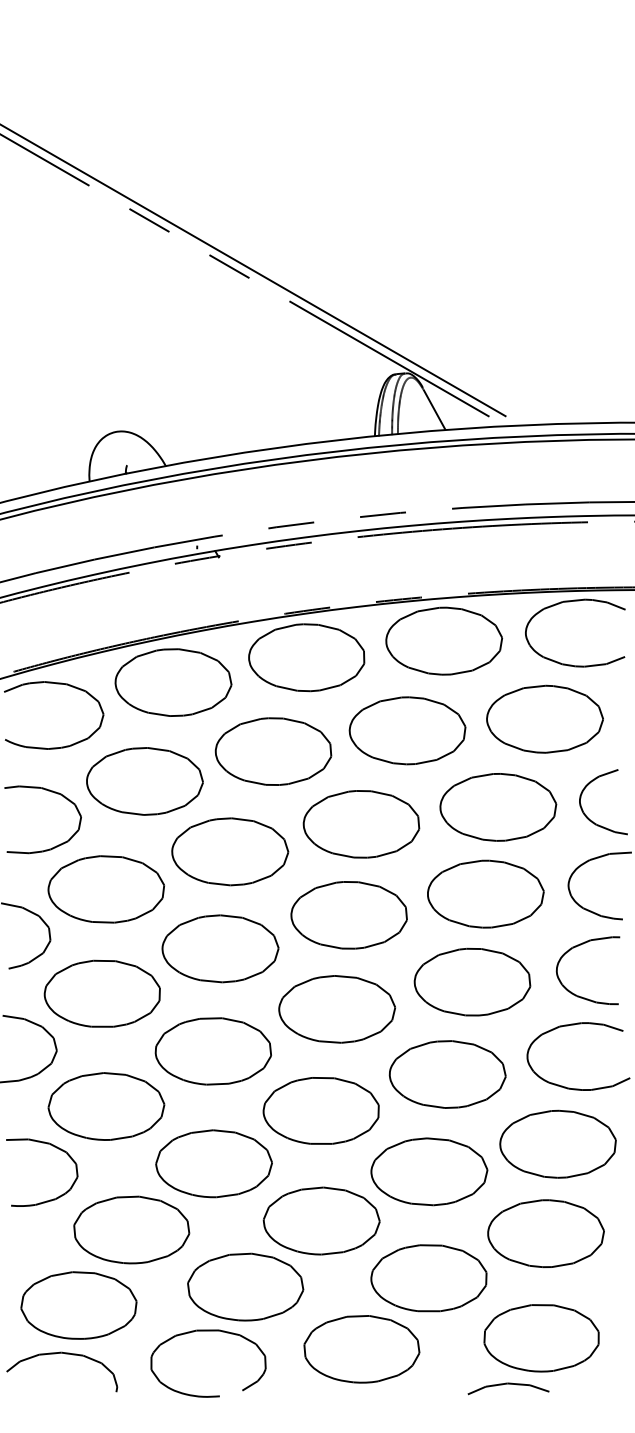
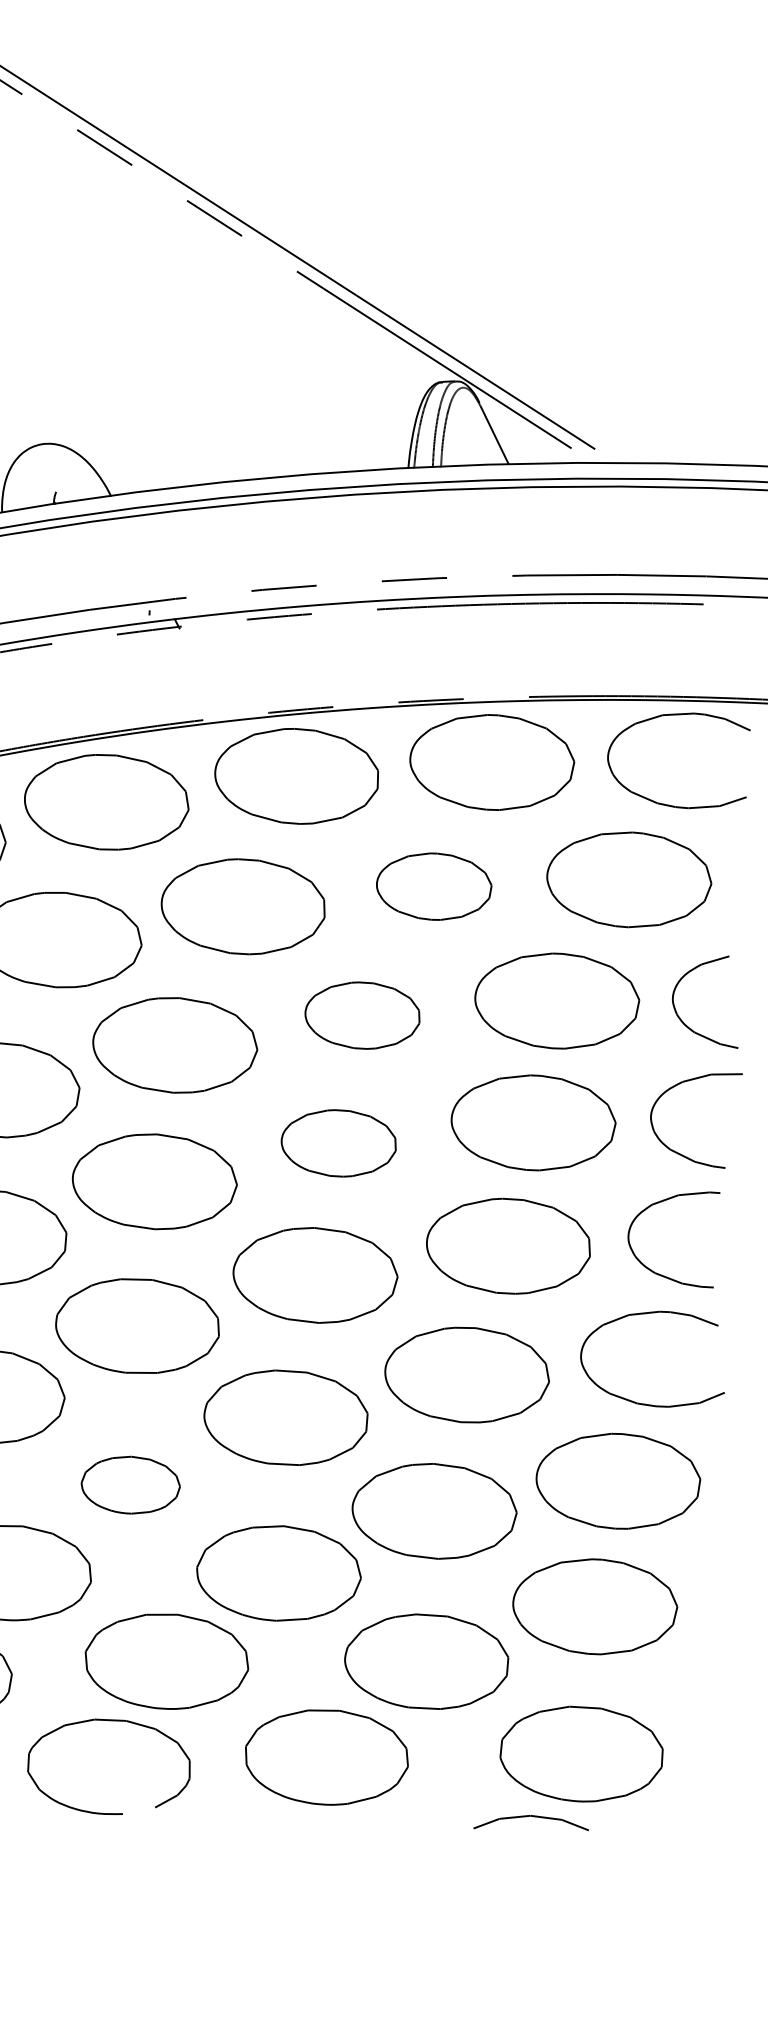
part: (407, 730) -> (434, 886), size x0.7
part: (361, 824) -> (362, 1015), size x0.7
part: (348, 915) -> (337, 1143), size x0.7
part: (213, 1163) -> (130, 1484), size x0.6

